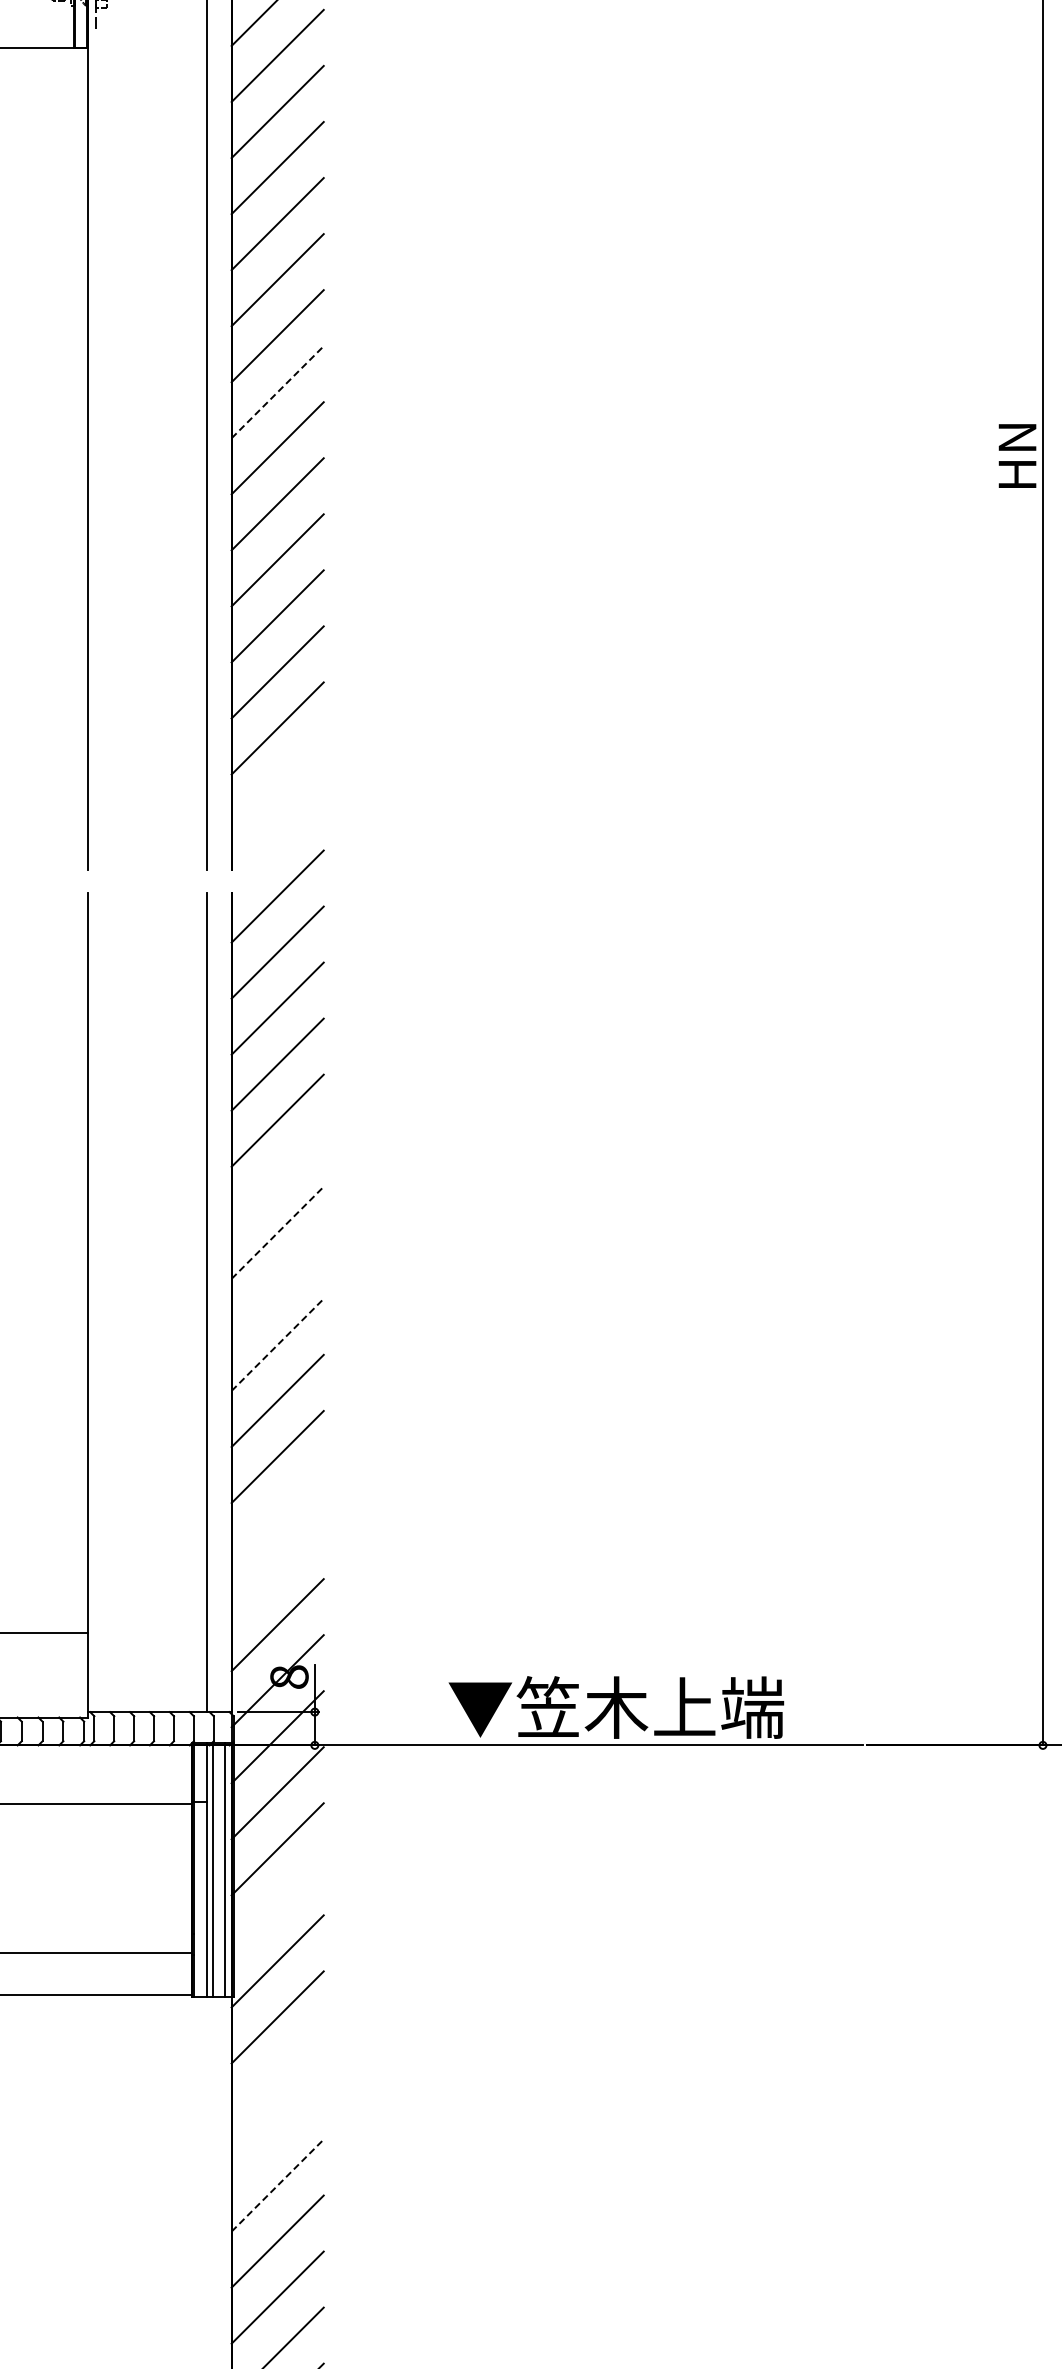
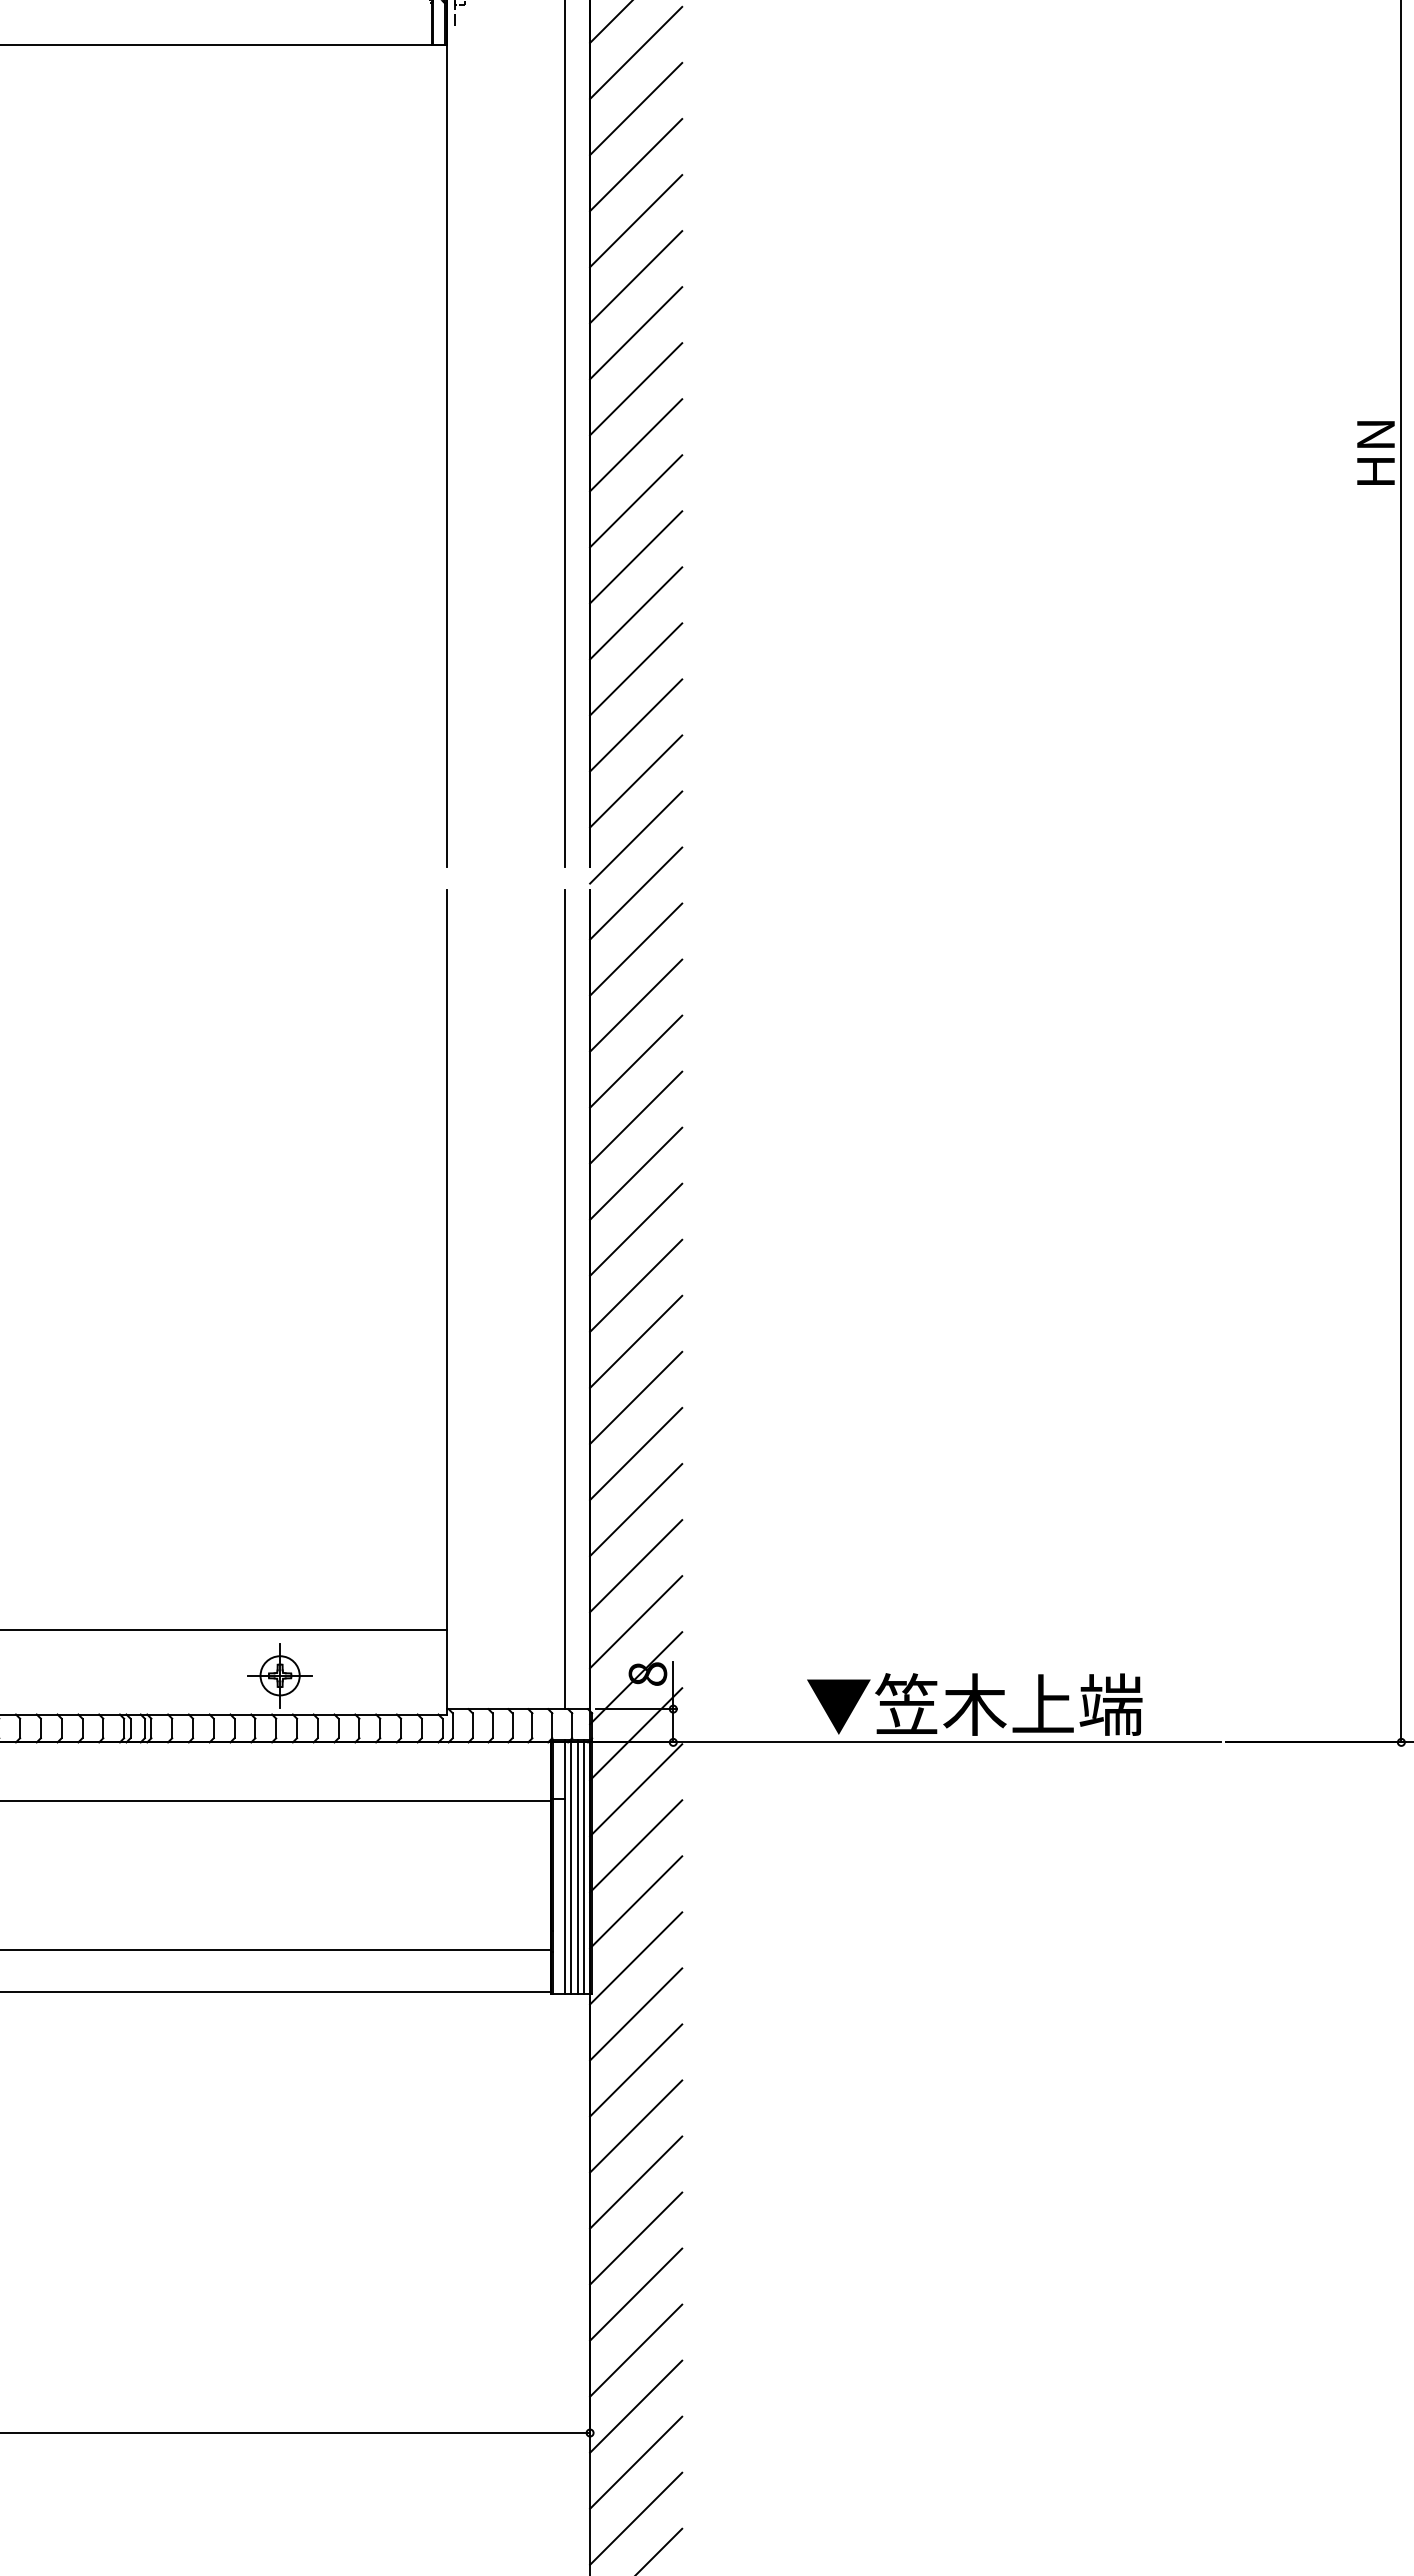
line: (278, 391) -> (636, 388), dashed -> solid
line: (278, 784) -> (636, 781), added
line: (278, 840) -> (636, 837), added
line: (278, 1176) -> (636, 1173), added
line: (278, 1232) -> (636, 1229), dashed -> solid
line: (278, 1288) -> (636, 1285), added
line: (278, 1344) -> (636, 1341), dashed -> solid
line: (278, 1513) -> (636, 1510), added
line: (278, 1569) -> (636, 1566), added
line: (219, 1870) -> (577, 1867), added
line: (278, 1905) -> (636, 1902), added
line: (278, 2073) -> (636, 2070), added
line: (278, 2129) -> (636, 2126), added
line: (278, 2185) -> (636, 2182), dashed -> solid

